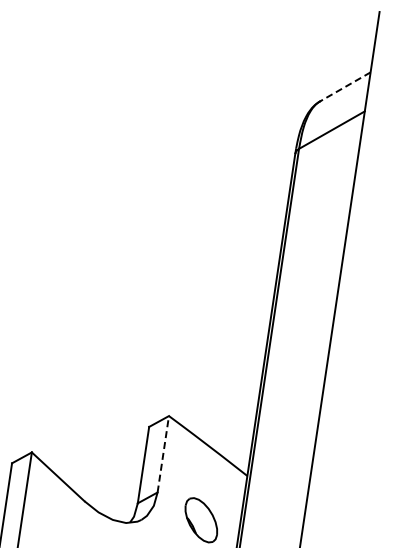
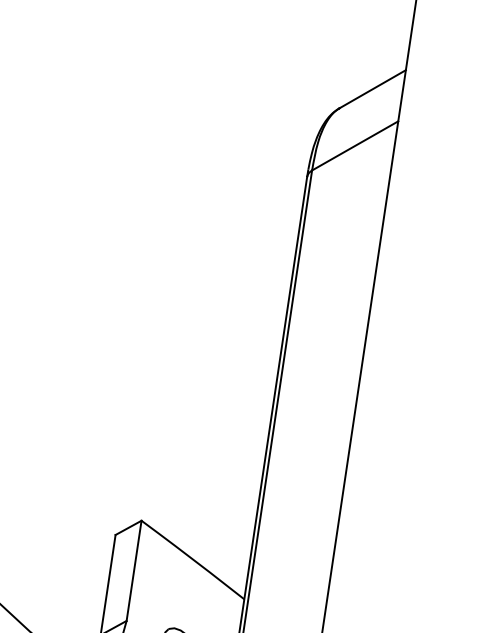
line: (344, 87) -> (371, 89), dashed -> solid
line: (163, 454) -> (134, 571), dashed -> solid

